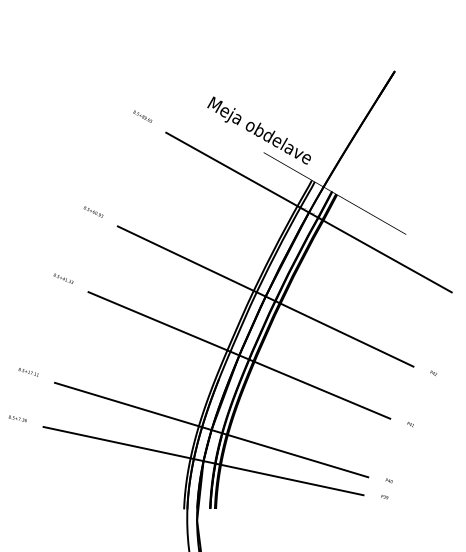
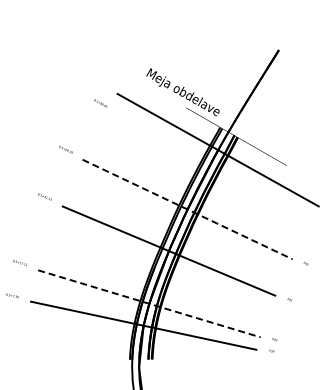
text: (142, 116) -> (100, 103), moved
line: (266, 296) -> (188, 209), solid -> dashed
line: (211, 429) -> (149, 303), solid -> dashed

